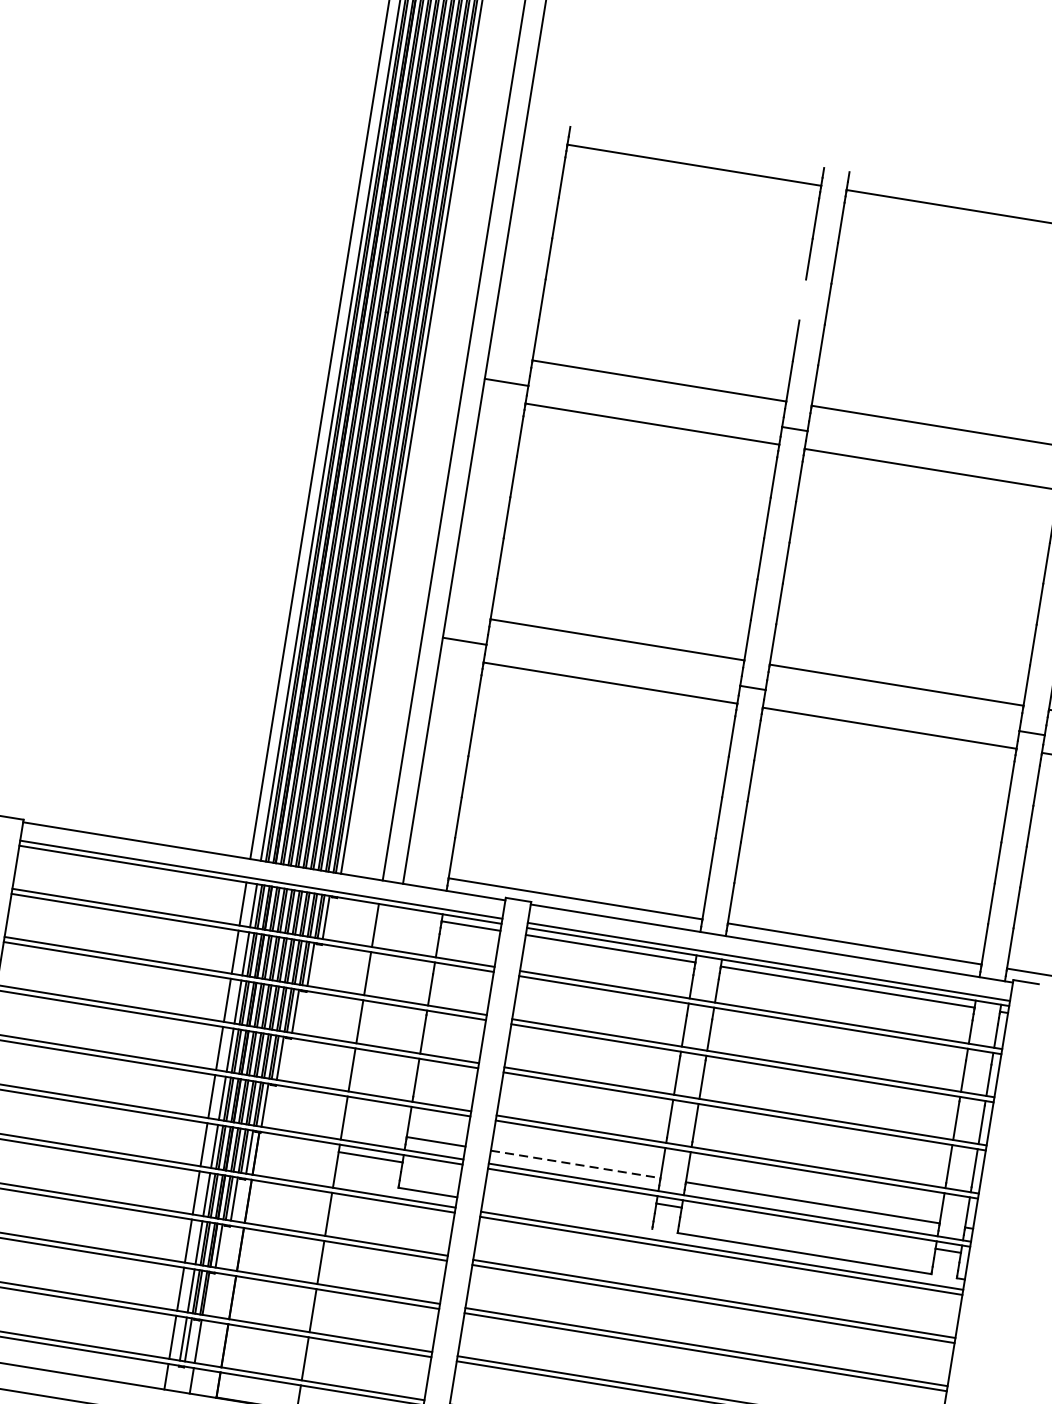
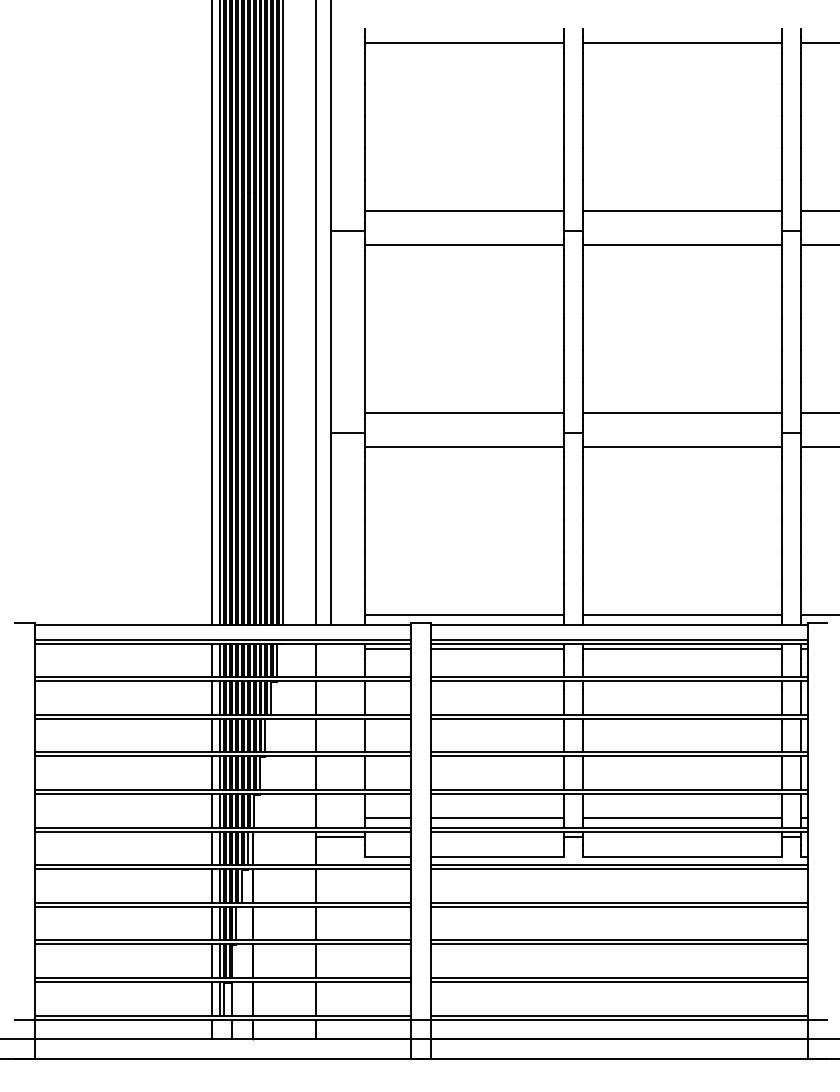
line: (802, 299) -> (563, 131), added
line: (575, 1164) -> (497, 817), dashed -> solid
line: (567, 1215) -> (497, 857), added

